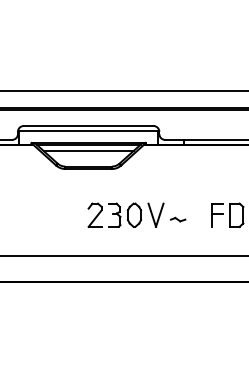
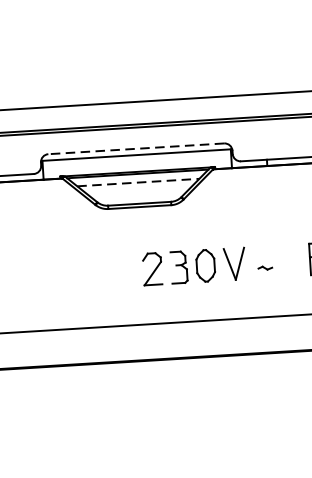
line: (88, 126) -> (136, 149), solid -> dashed
line: (89, 150) -> (139, 181), solid -> dashed
part: (178, 219) -> (265, 268), size x0.7

